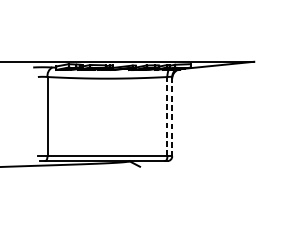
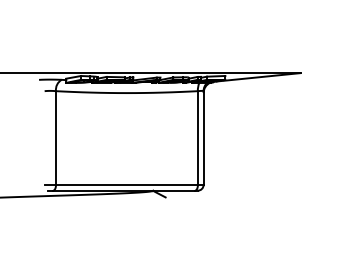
line: (167, 117) -> (197, 138), dashed -> solid
line: (172, 117) -> (203, 138), dashed -> solid

